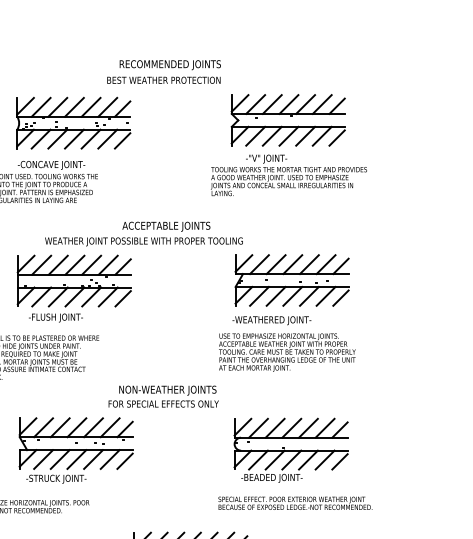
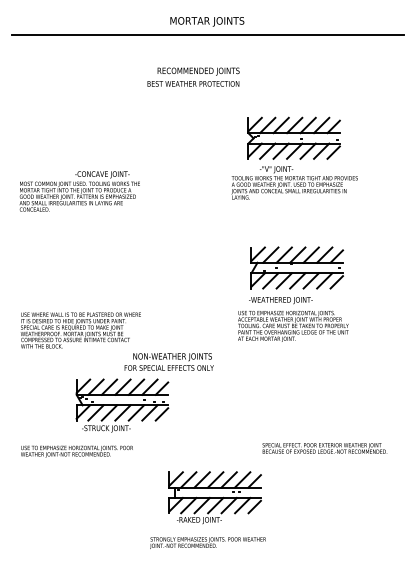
text: (164, 71) -> (193, 76), moved
part: (73, 123) -> (120, 140), removed
part: (129, 271) -> (165, 260), removed
text: (162, 395) -> (168, 361), moved
part: (291, 450) -> (296, 405), removed
text: (294, 503) -> (324, 448), moved

